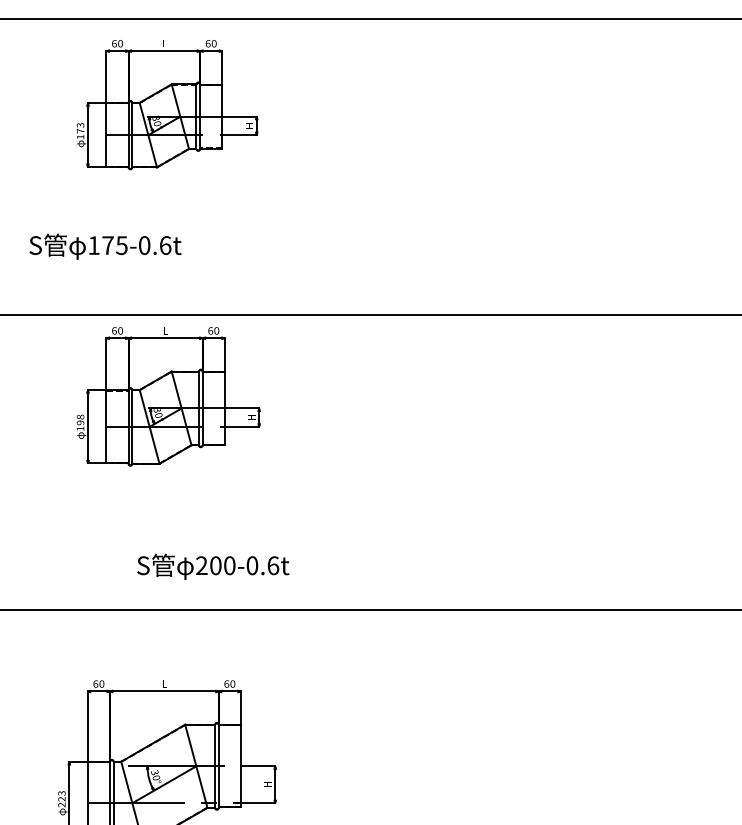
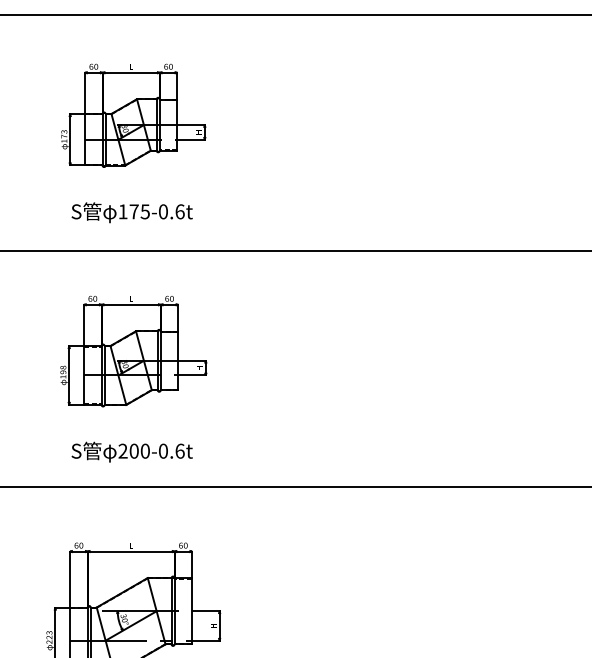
part: (167, 104) -> (133, 115), moved
text: (104, 246) -> (131, 212), moved
part: (168, 396) -> (133, 351), moved
text: (212, 566) -> (131, 451), moved

